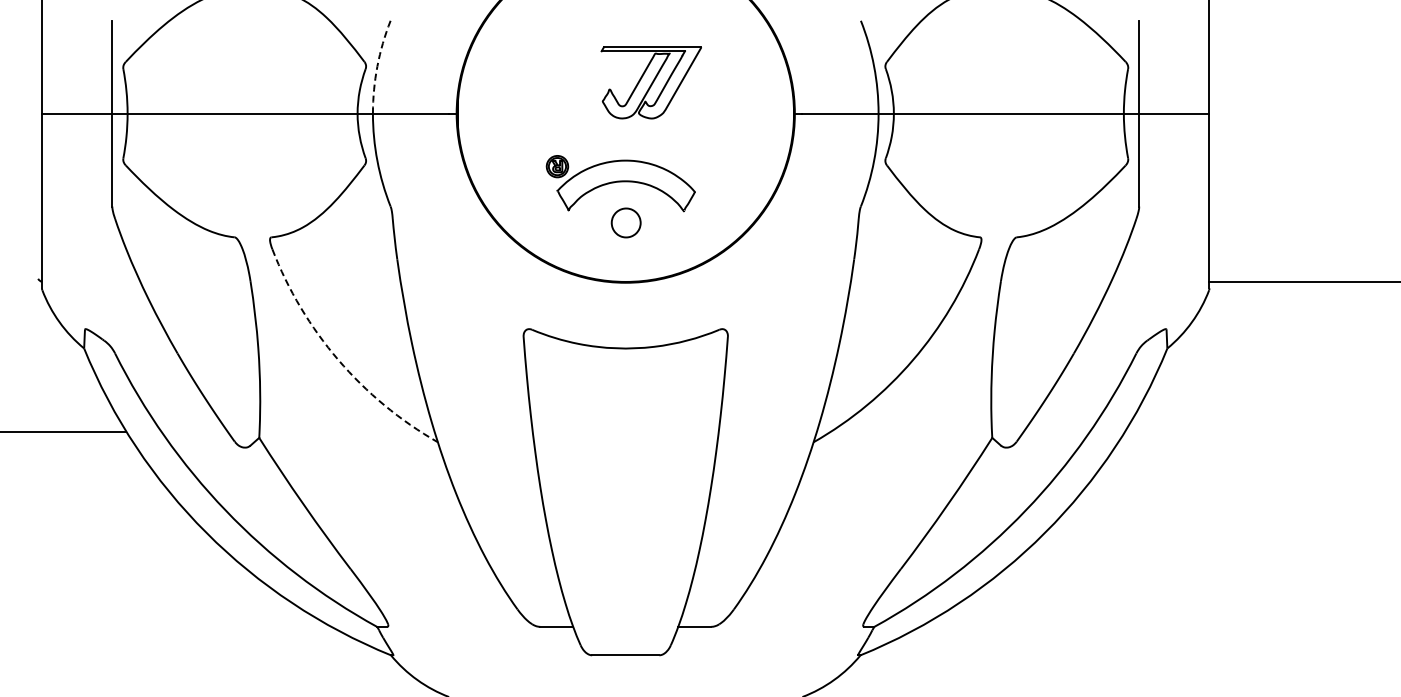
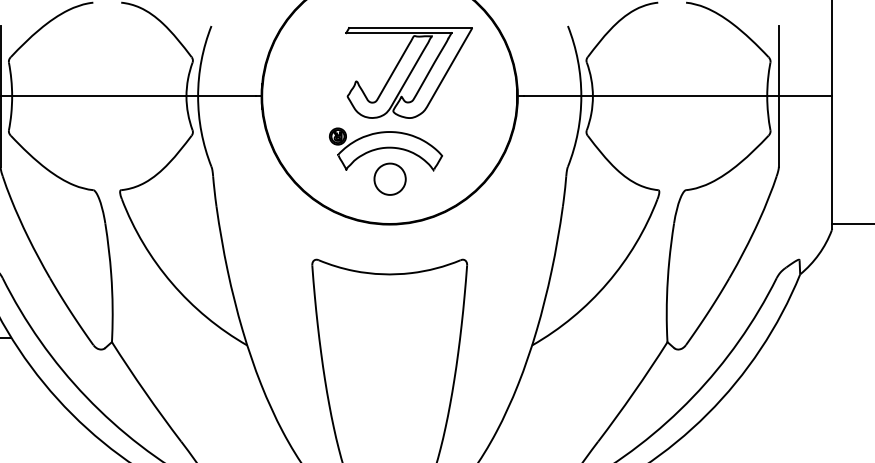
arc: (377, 66) -> (201, 60), dashed -> solid
part: (651, 82) -> (409, 72), size x1.67
part: (625, 222) -> (389, 178), size x1.43
arc: (338, 360) -> (172, 283), dashed -> solid

